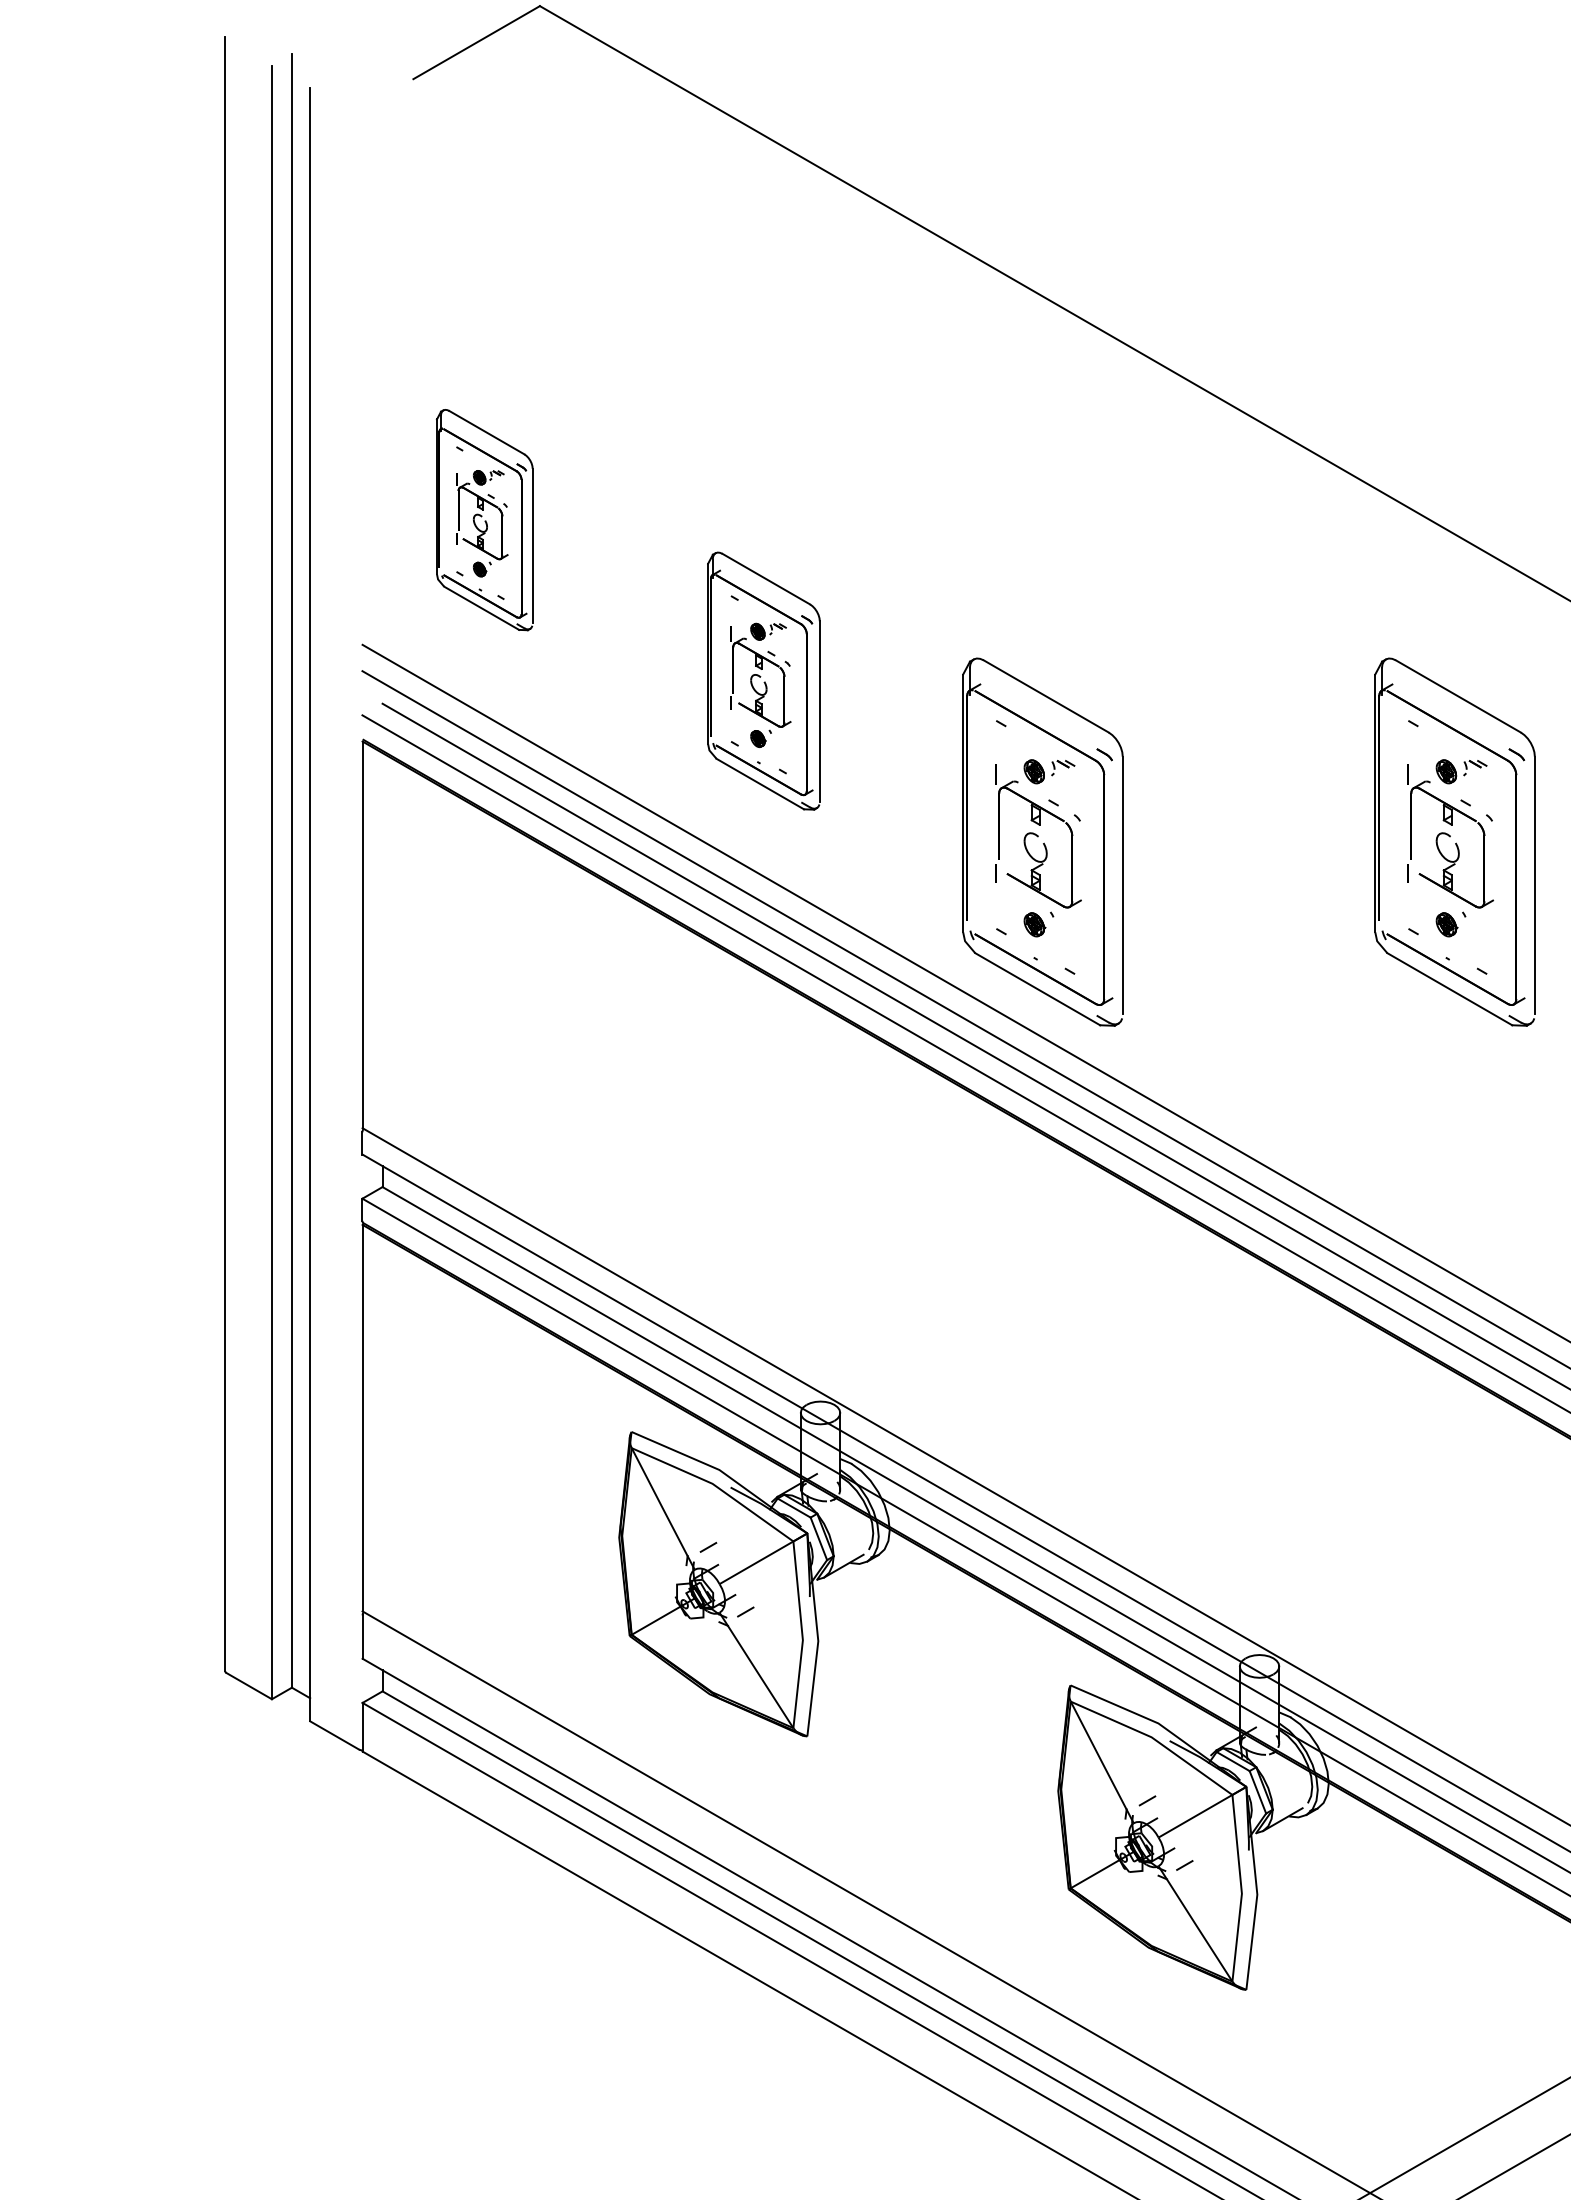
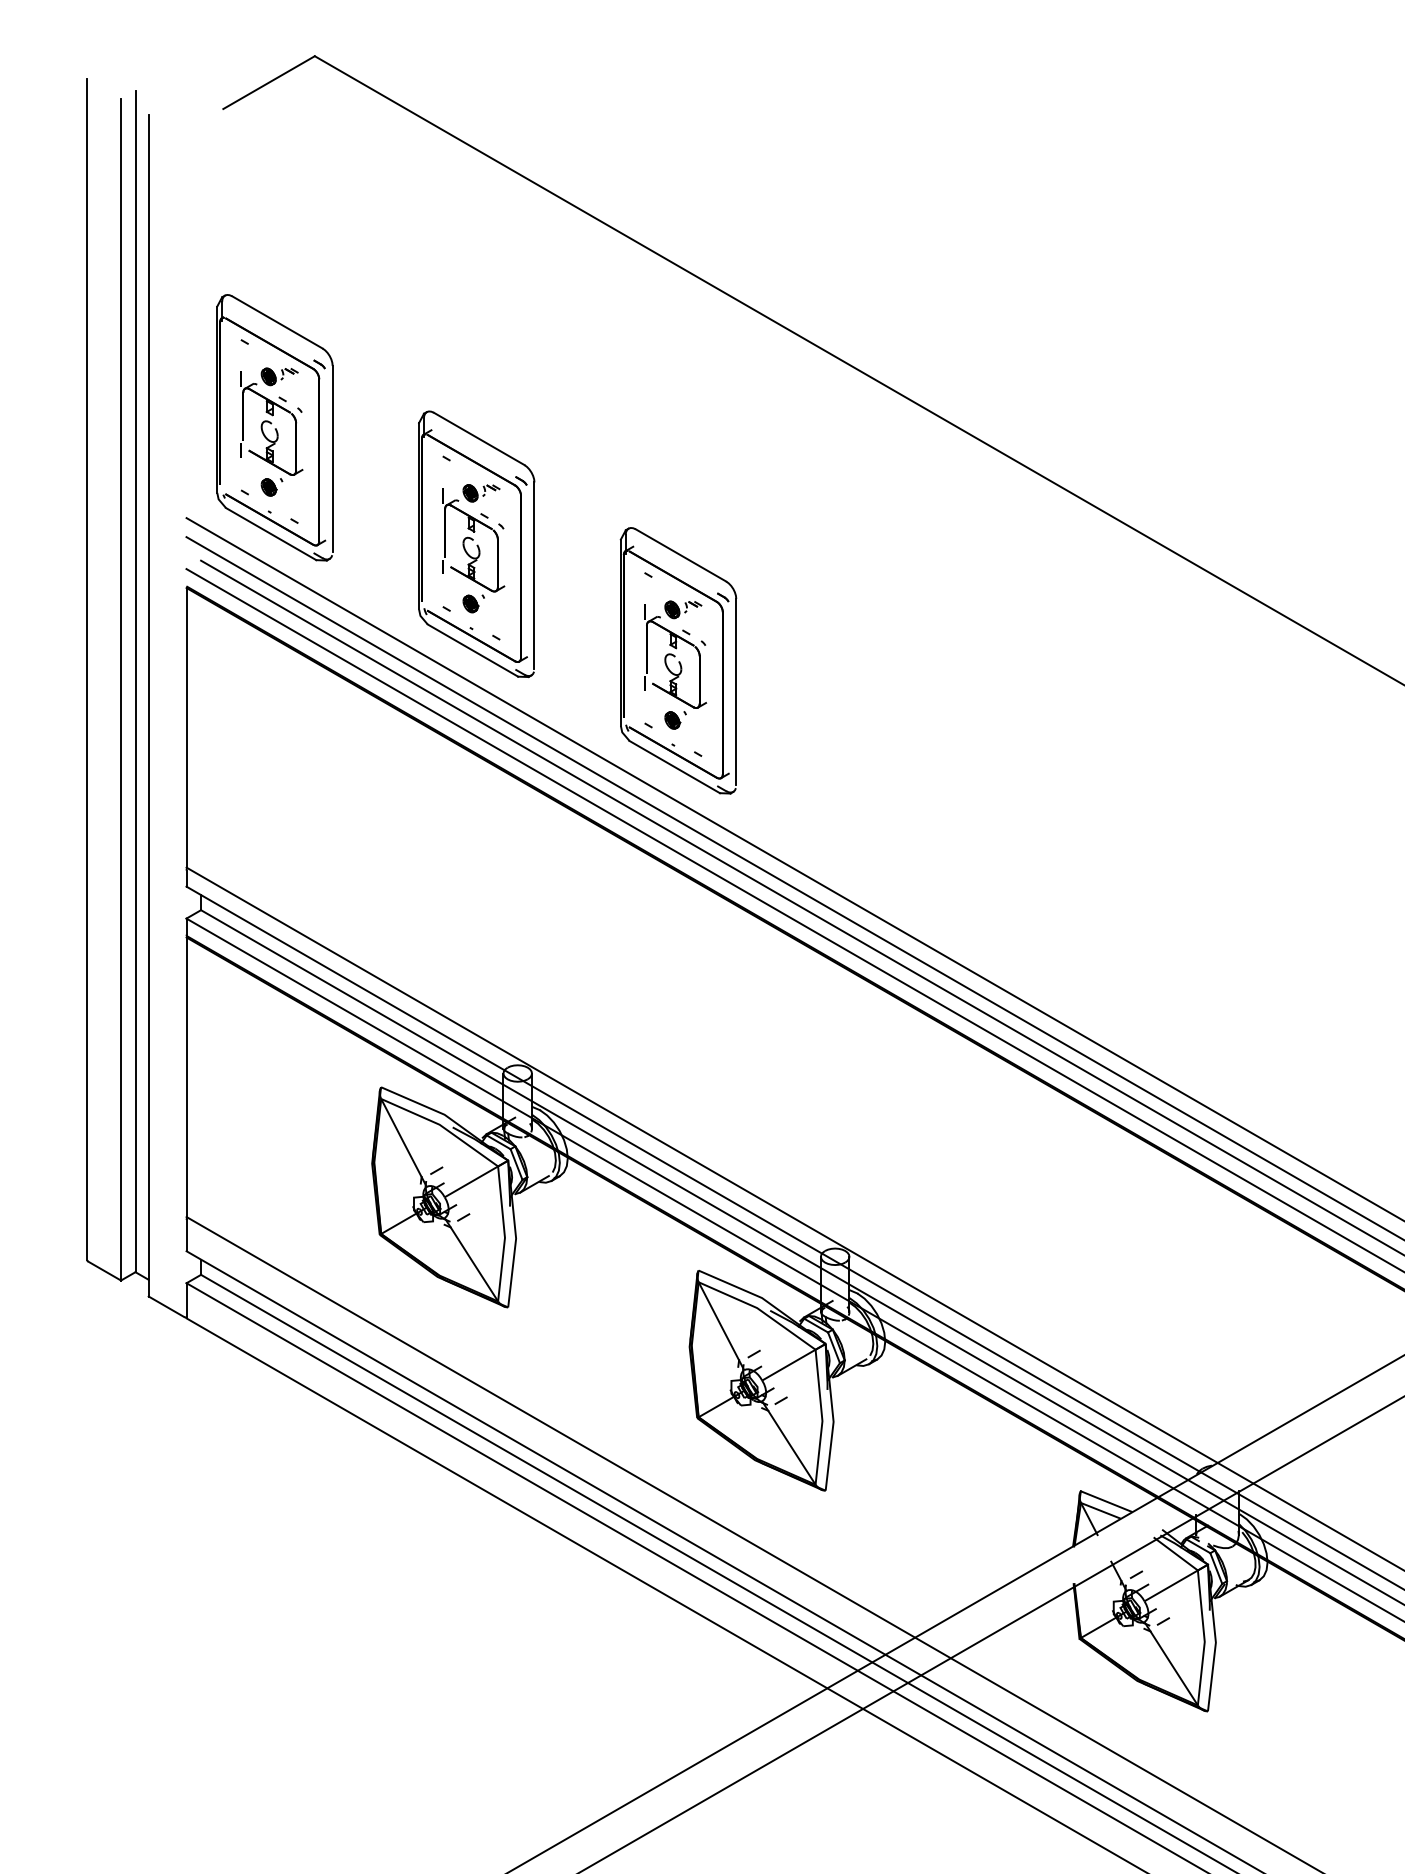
part: (484, 519) -> (274, 427), size x1.67
part: (763, 681) -> (476, 544), size x1.43
part: (1454, 841) -> (976, 660), removed

